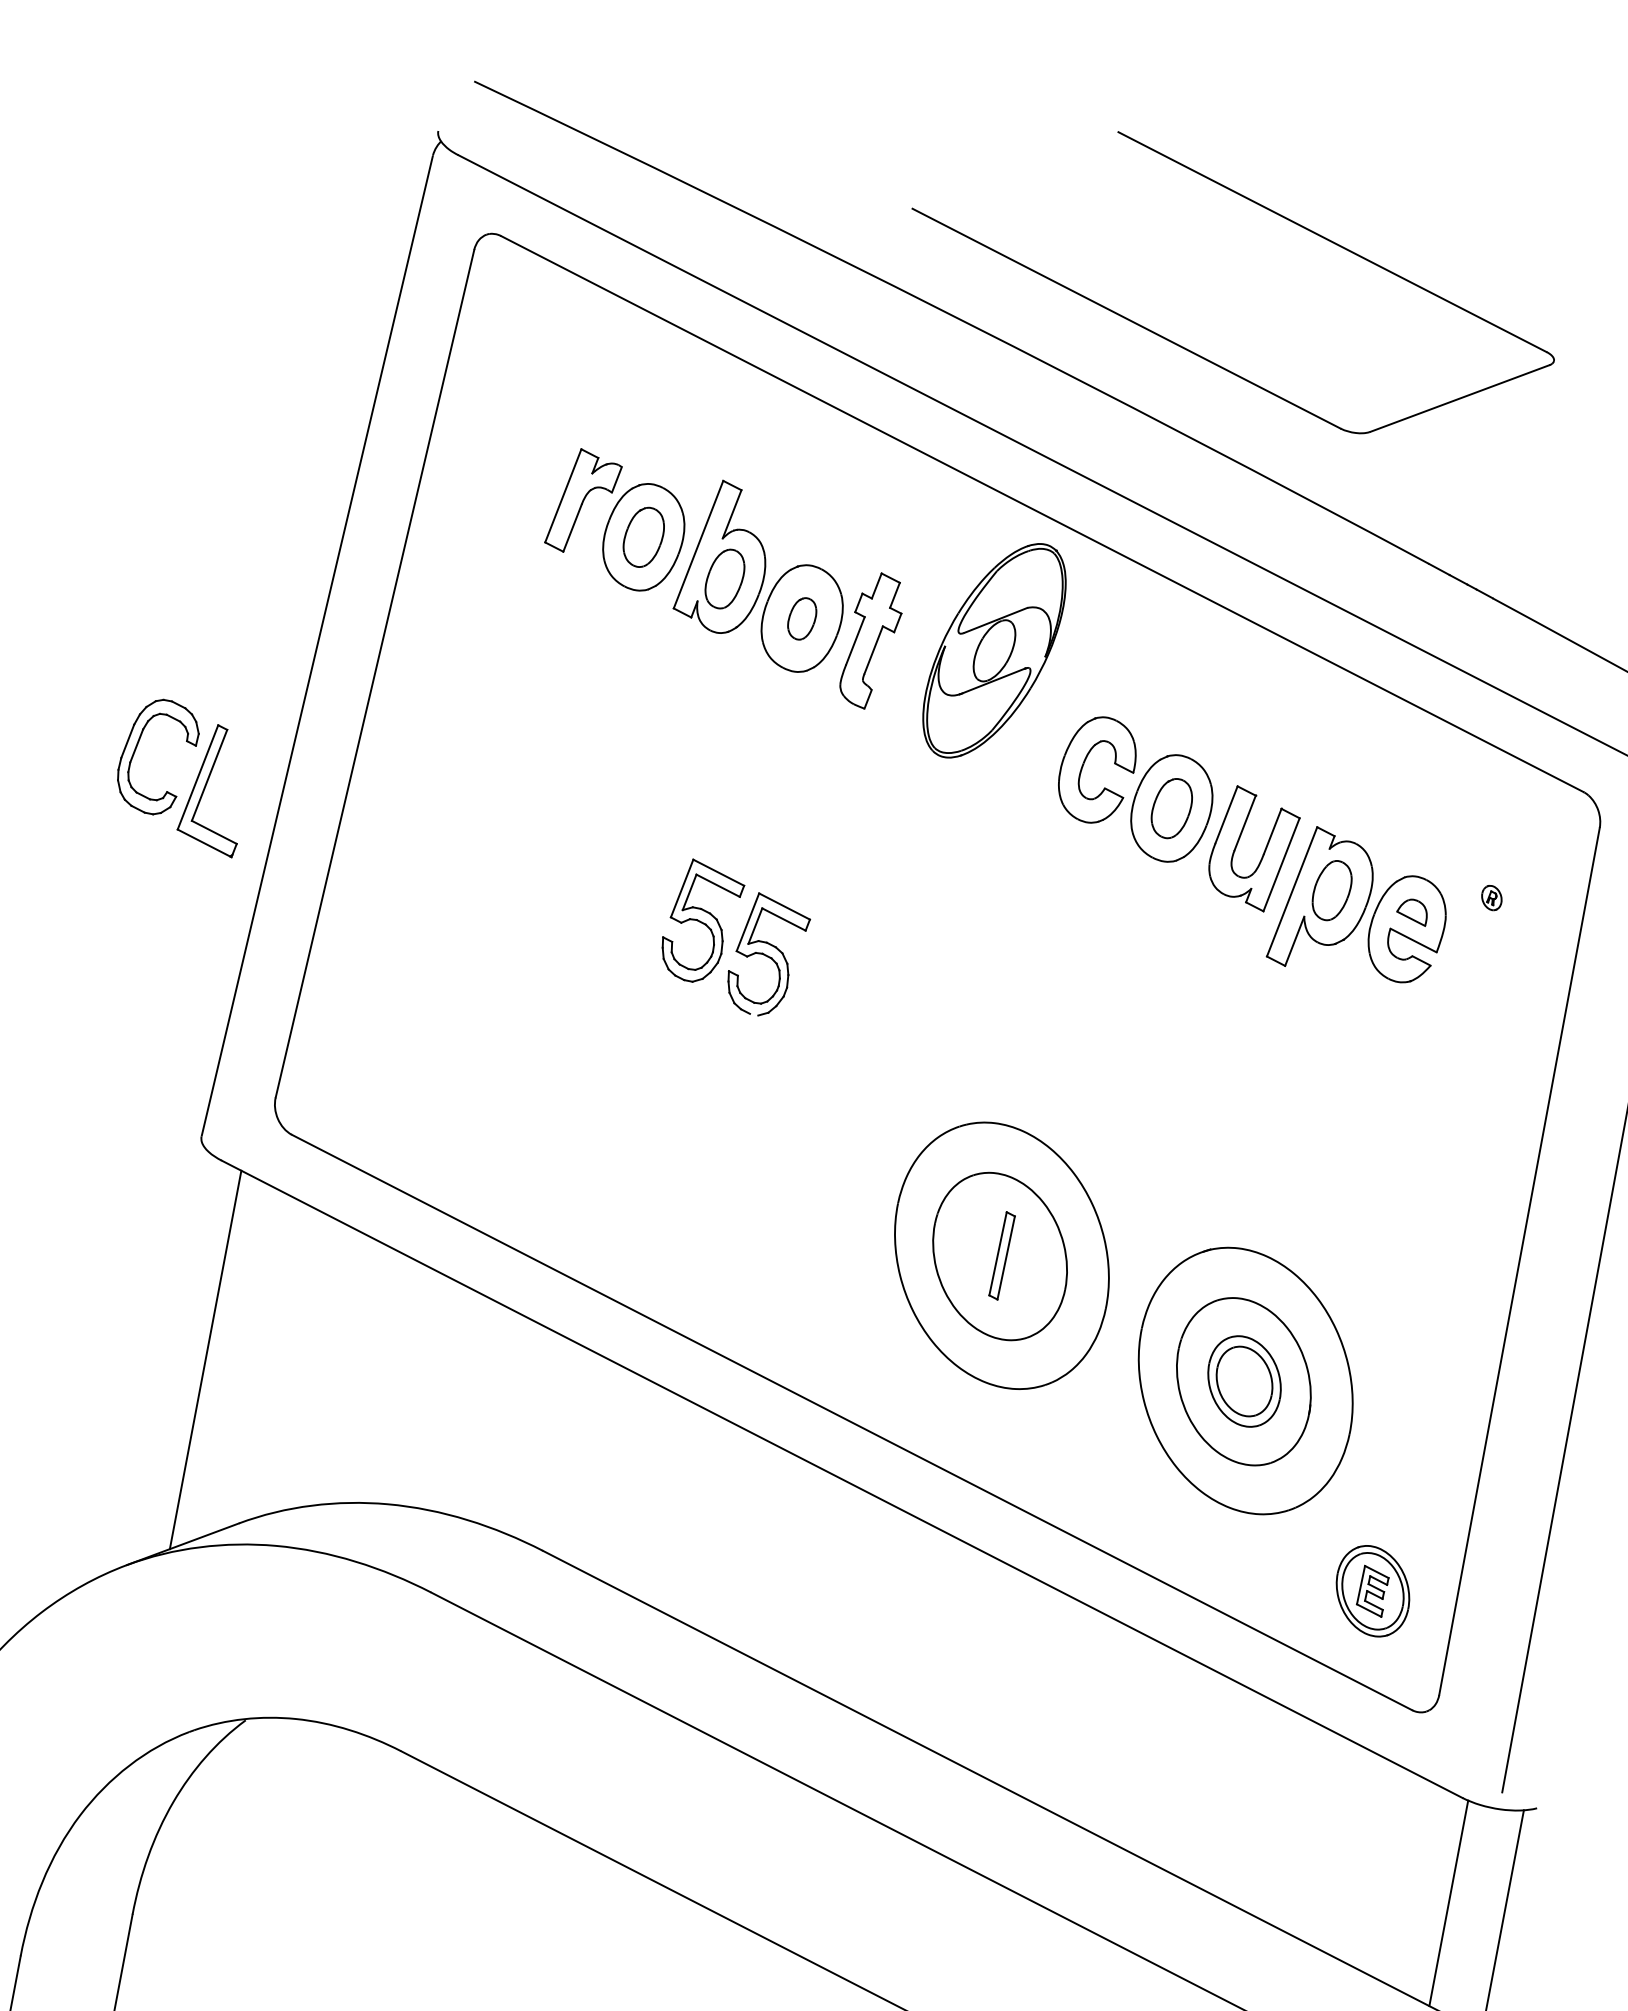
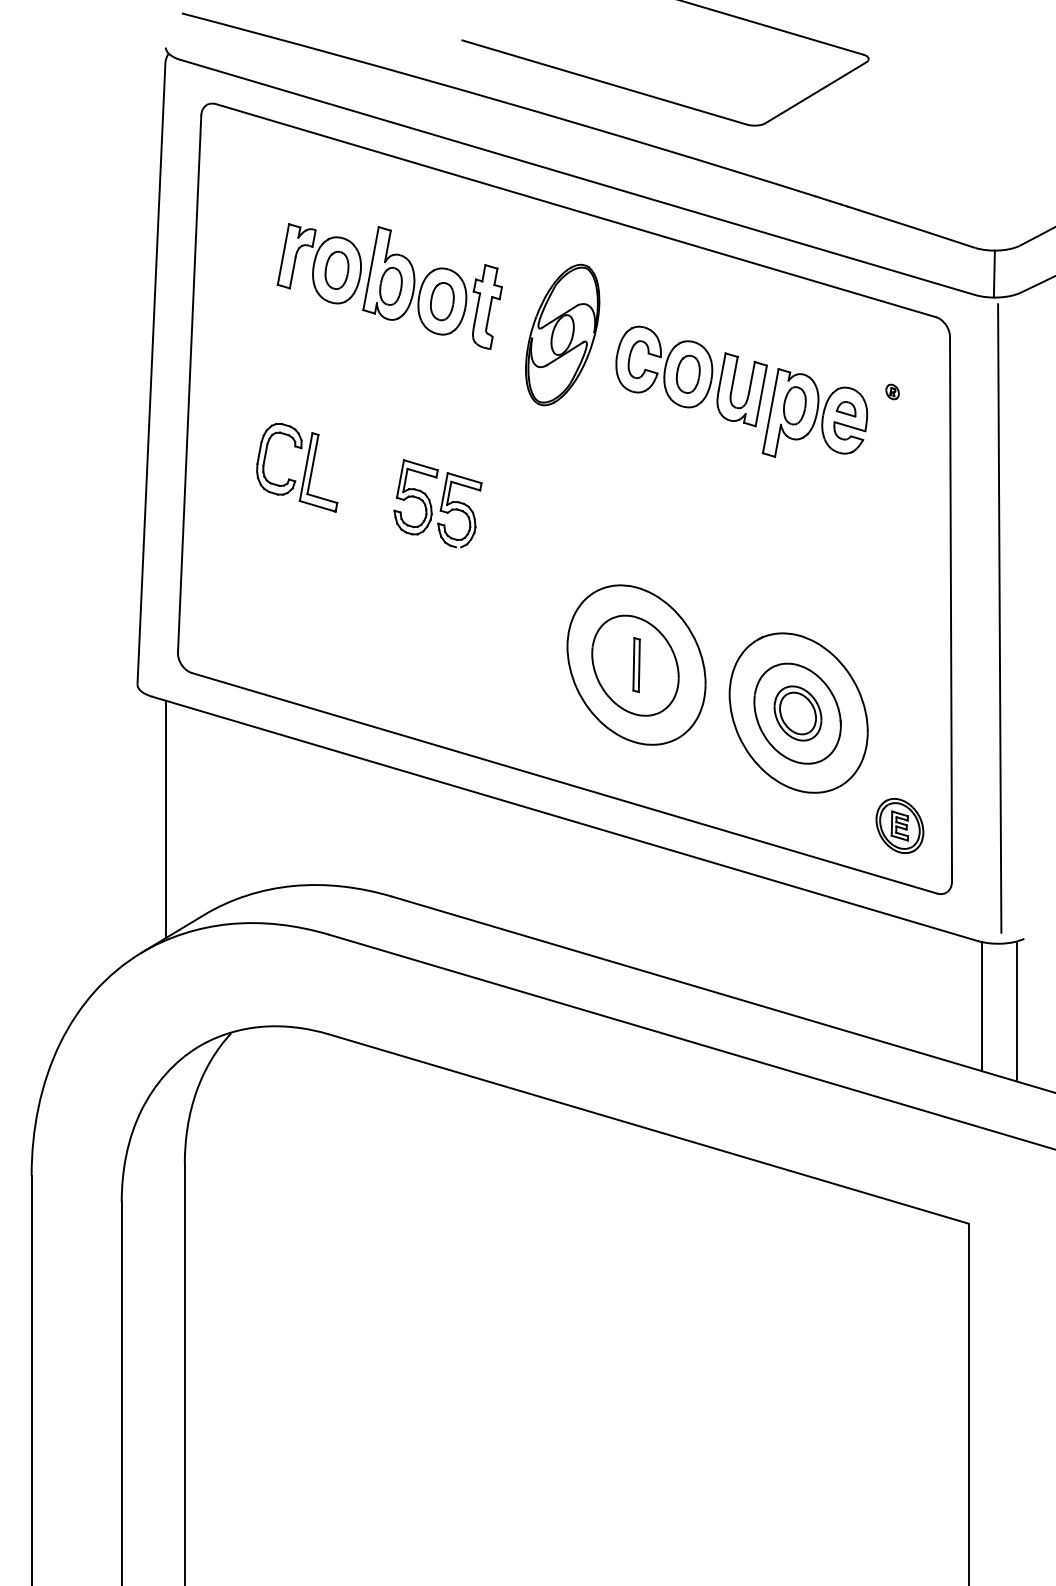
part: (802, 618) -> (442, 301), size x1.43
part: (994, 649) -> (562, 334), moved
part: (194, 780) -> (304, 469), moved

